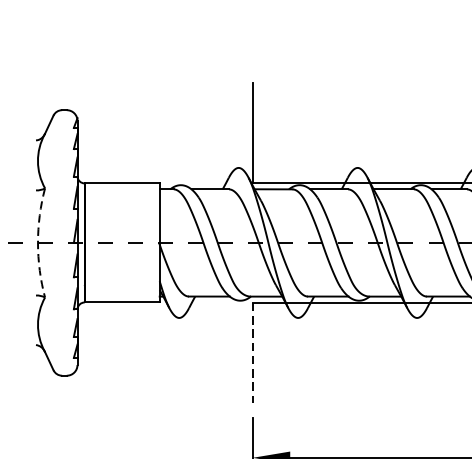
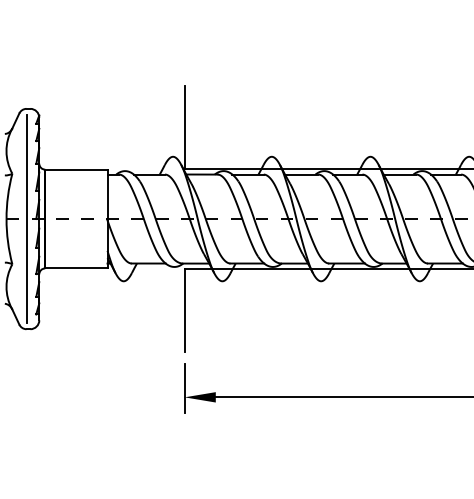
line: (62, 242) -> (26, 218), added
arc: (37, 243) -> (6, 219), dashed -> solid
line: (252, 353) -> (184, 310), dashed -> solid

